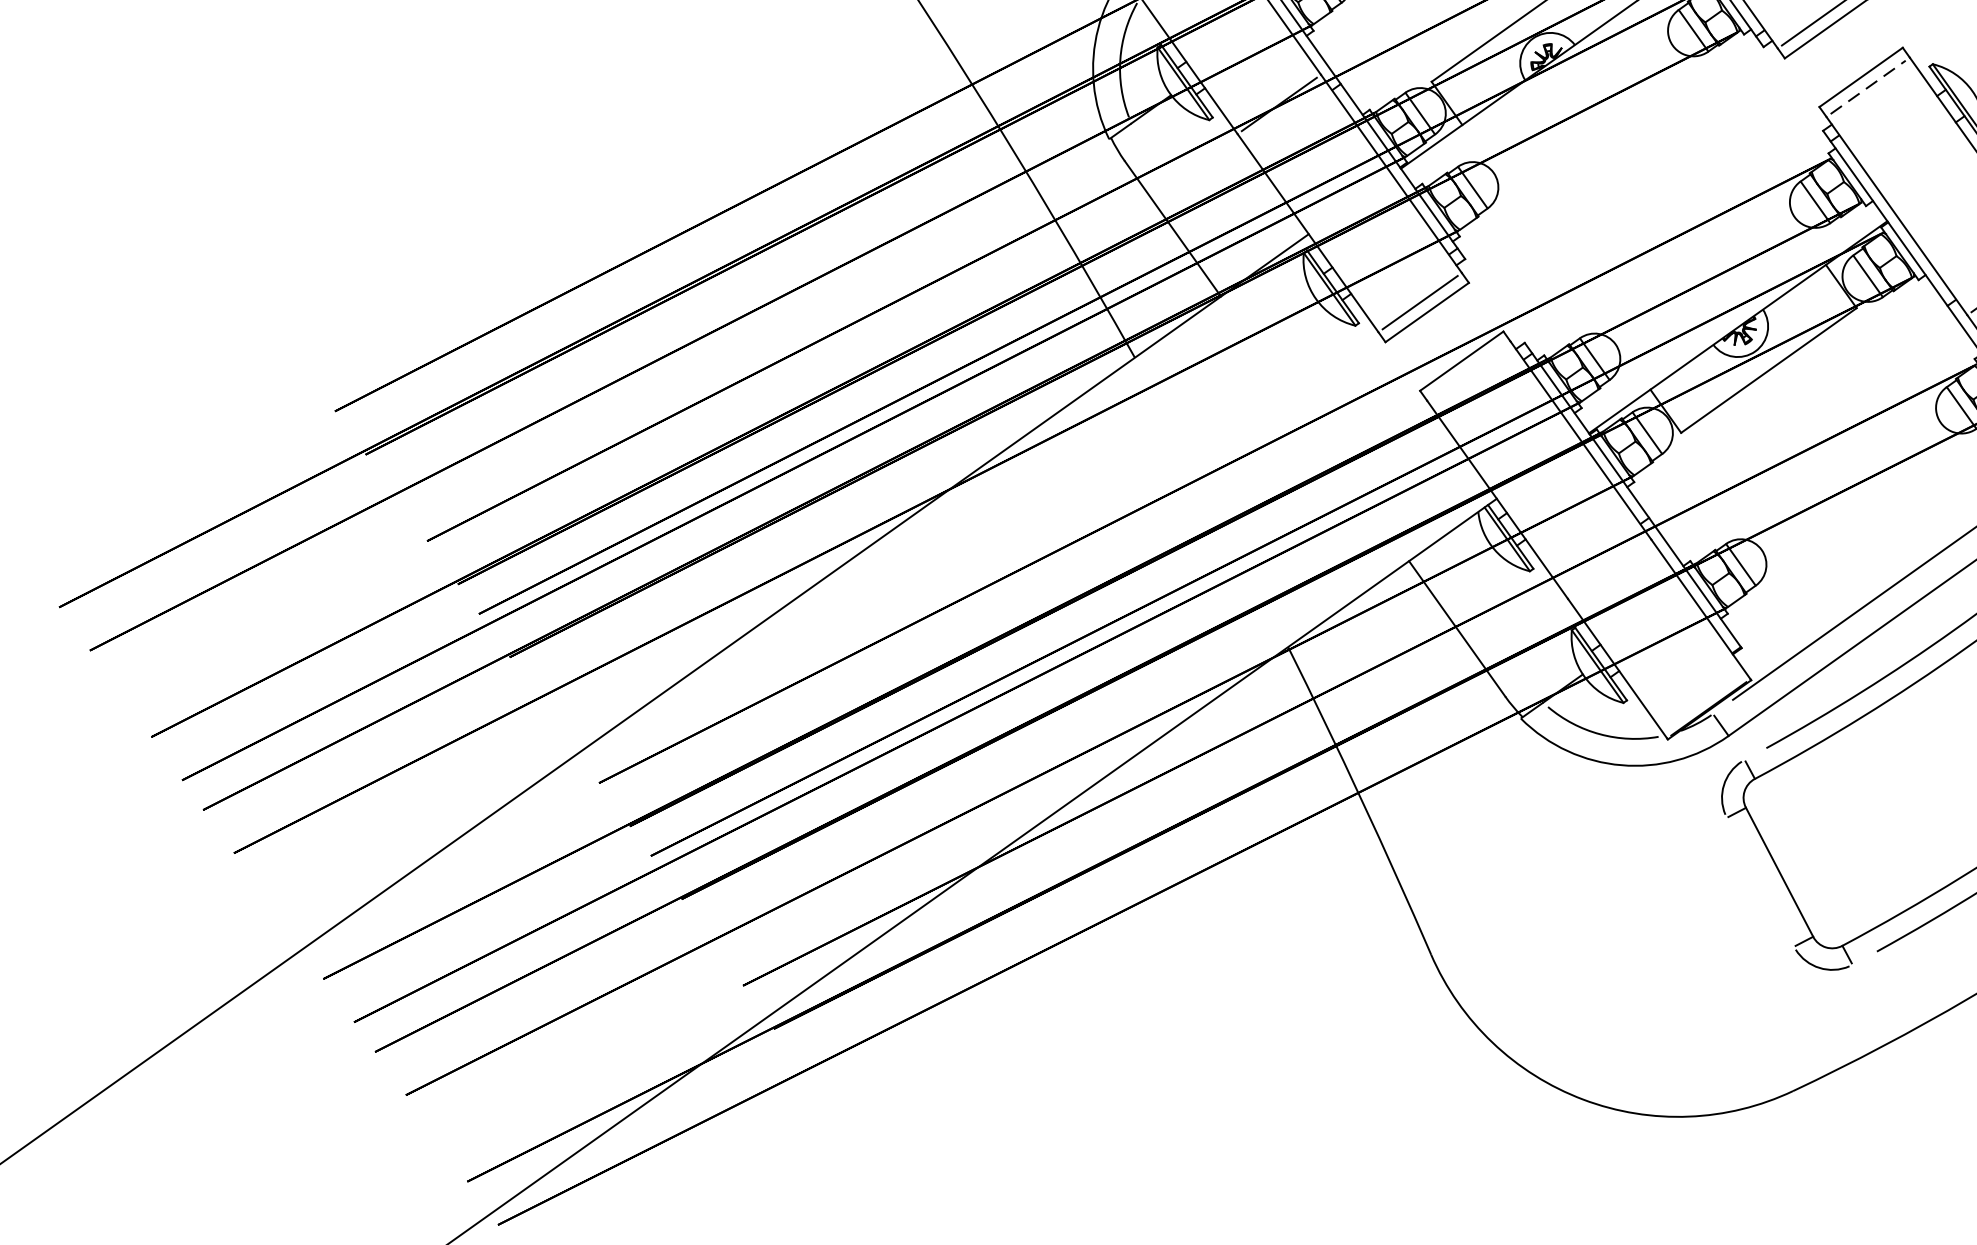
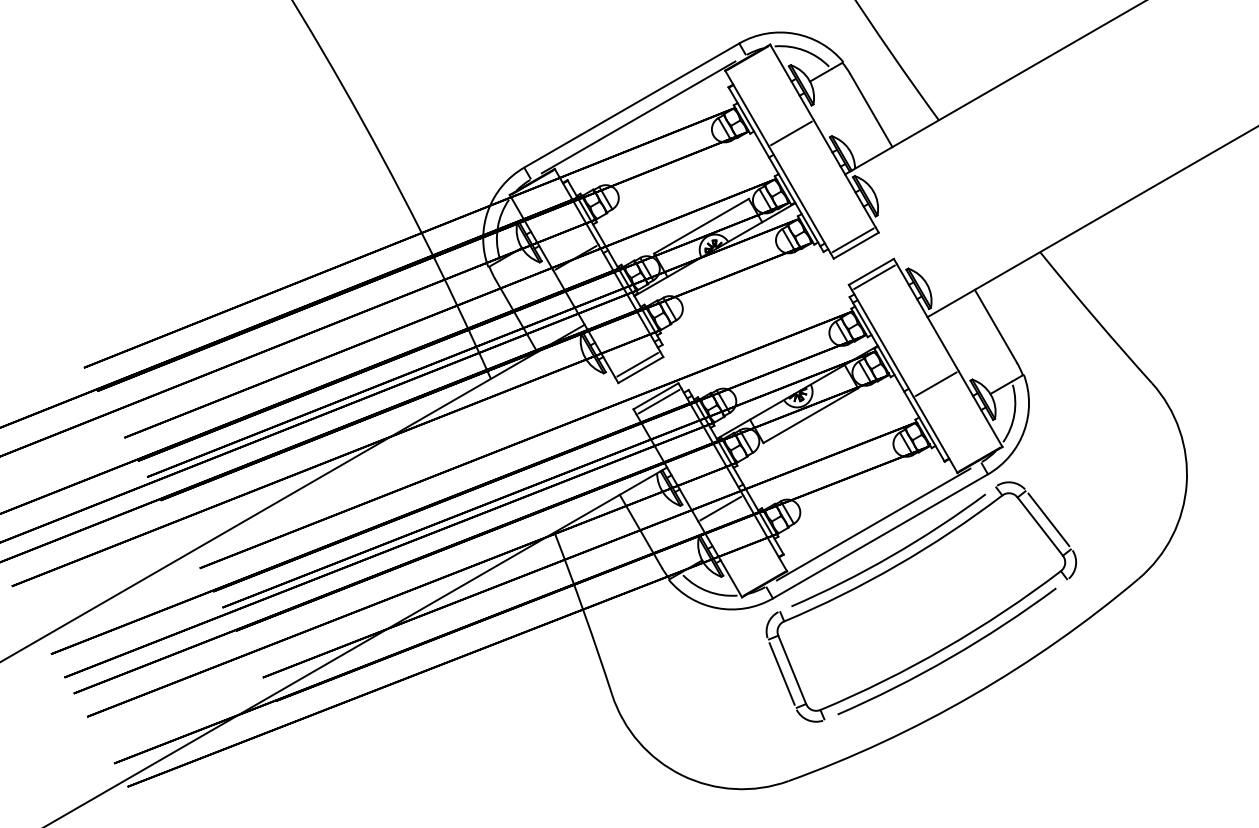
line: (1868, 87) -> (874, 277), dashed -> solid
line: (1467, 370) -> (658, 401), added
line: (1609, 569) -> (720, 508), added
line: (1759, 881) -> (781, 673), added

